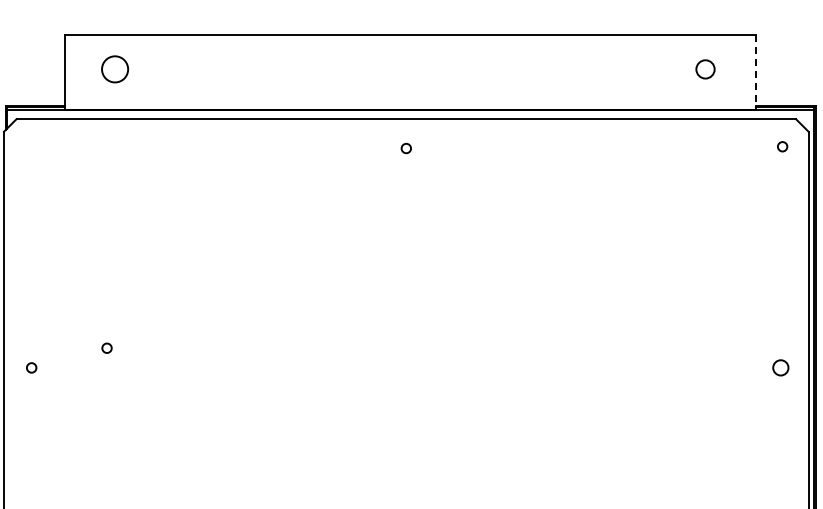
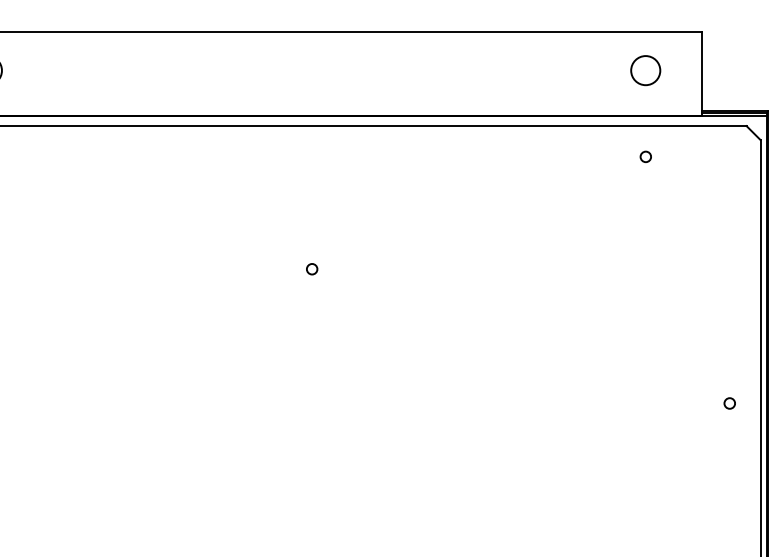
circle: (705, 69) -> (645, 70), size x1.43
line: (755, 72) -> (701, 74), dashed -> solid
circle: (782, 146) -> (645, 156), moved
circle: (405, 148) -> (311, 269), moved
circle: (780, 367) -> (729, 403), size x0.62

